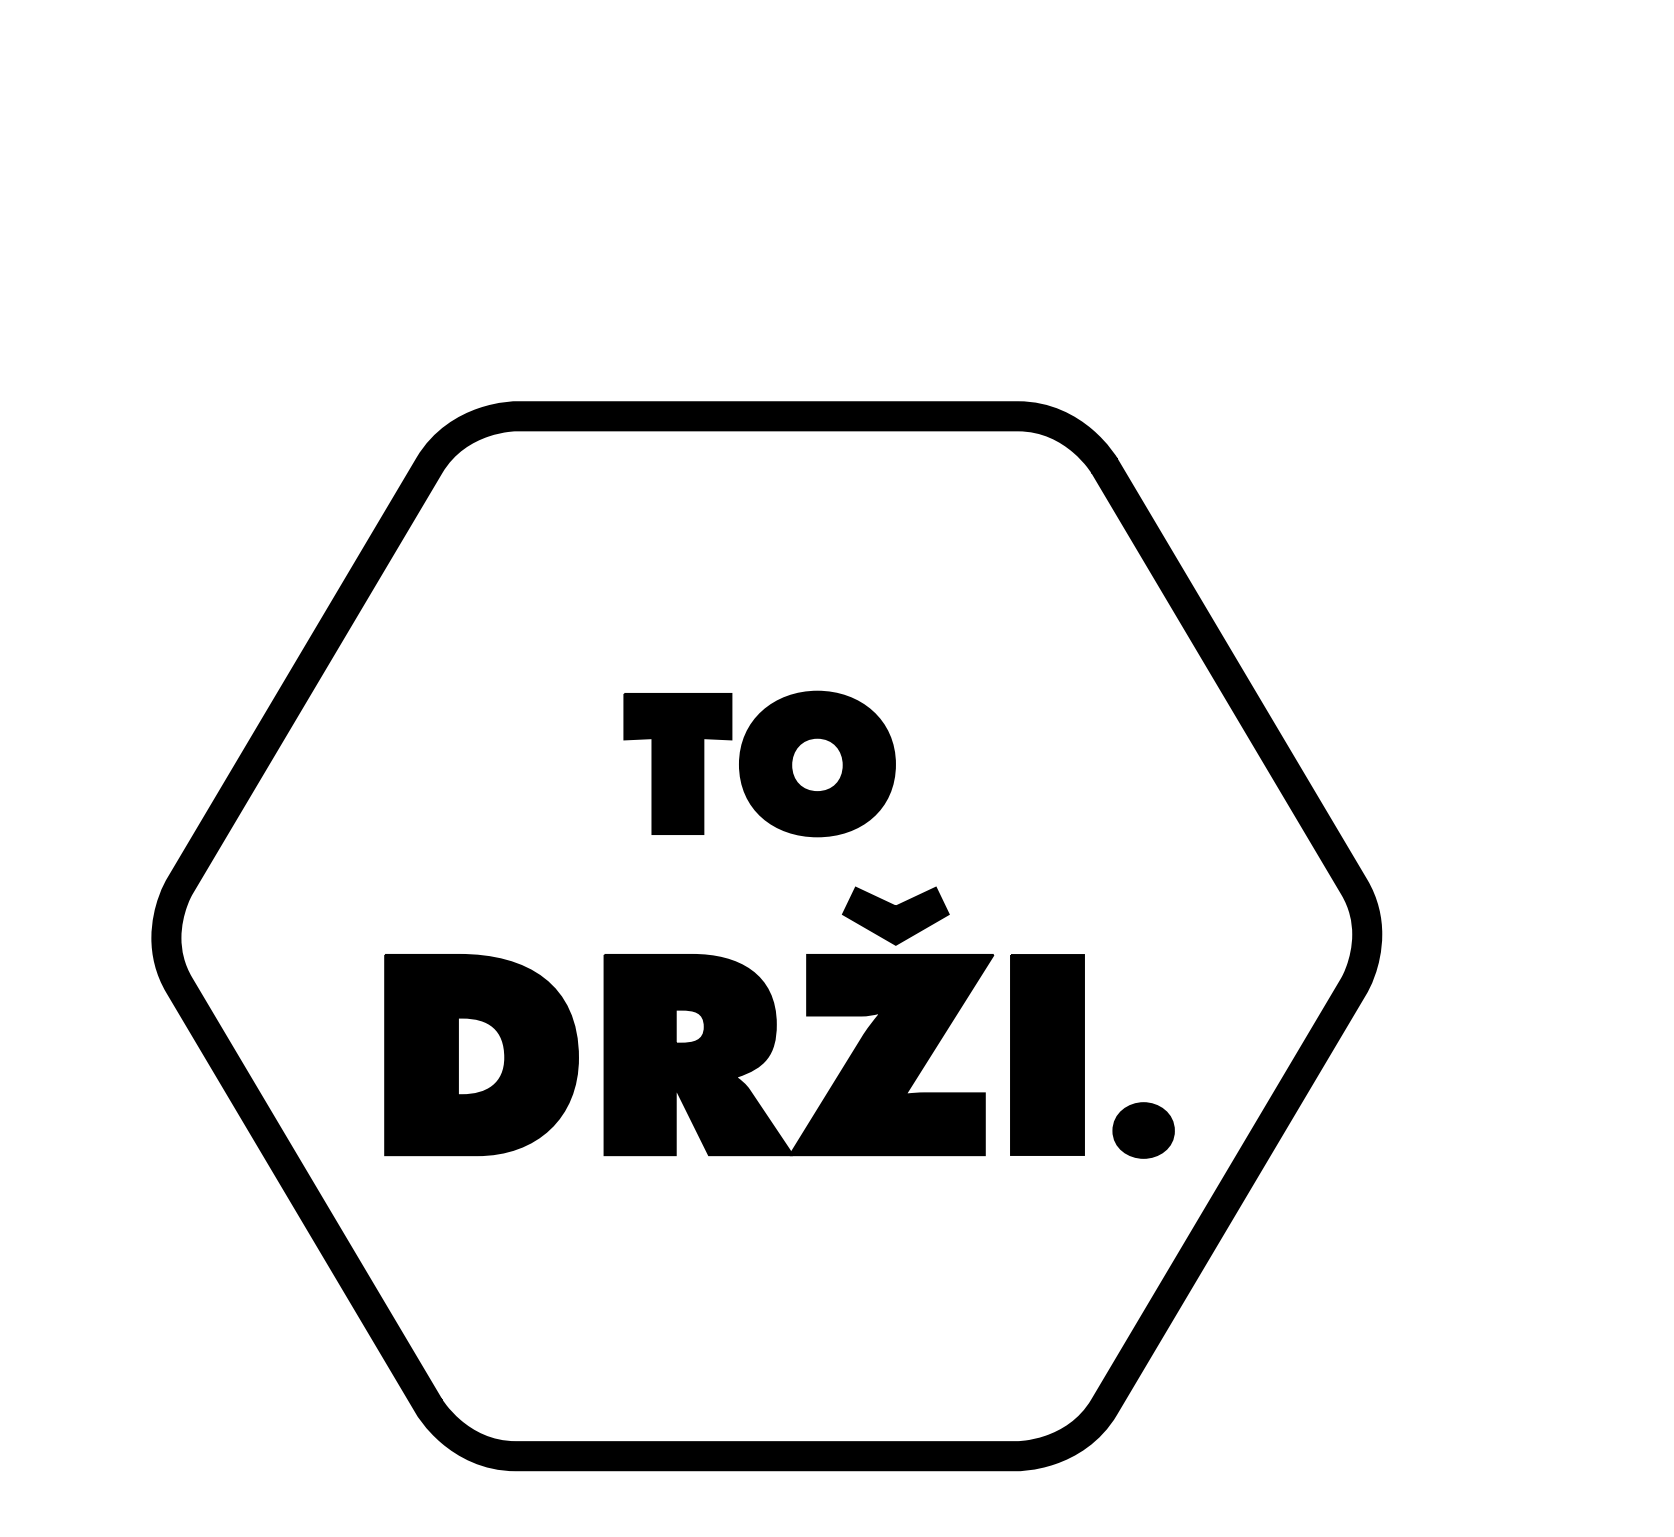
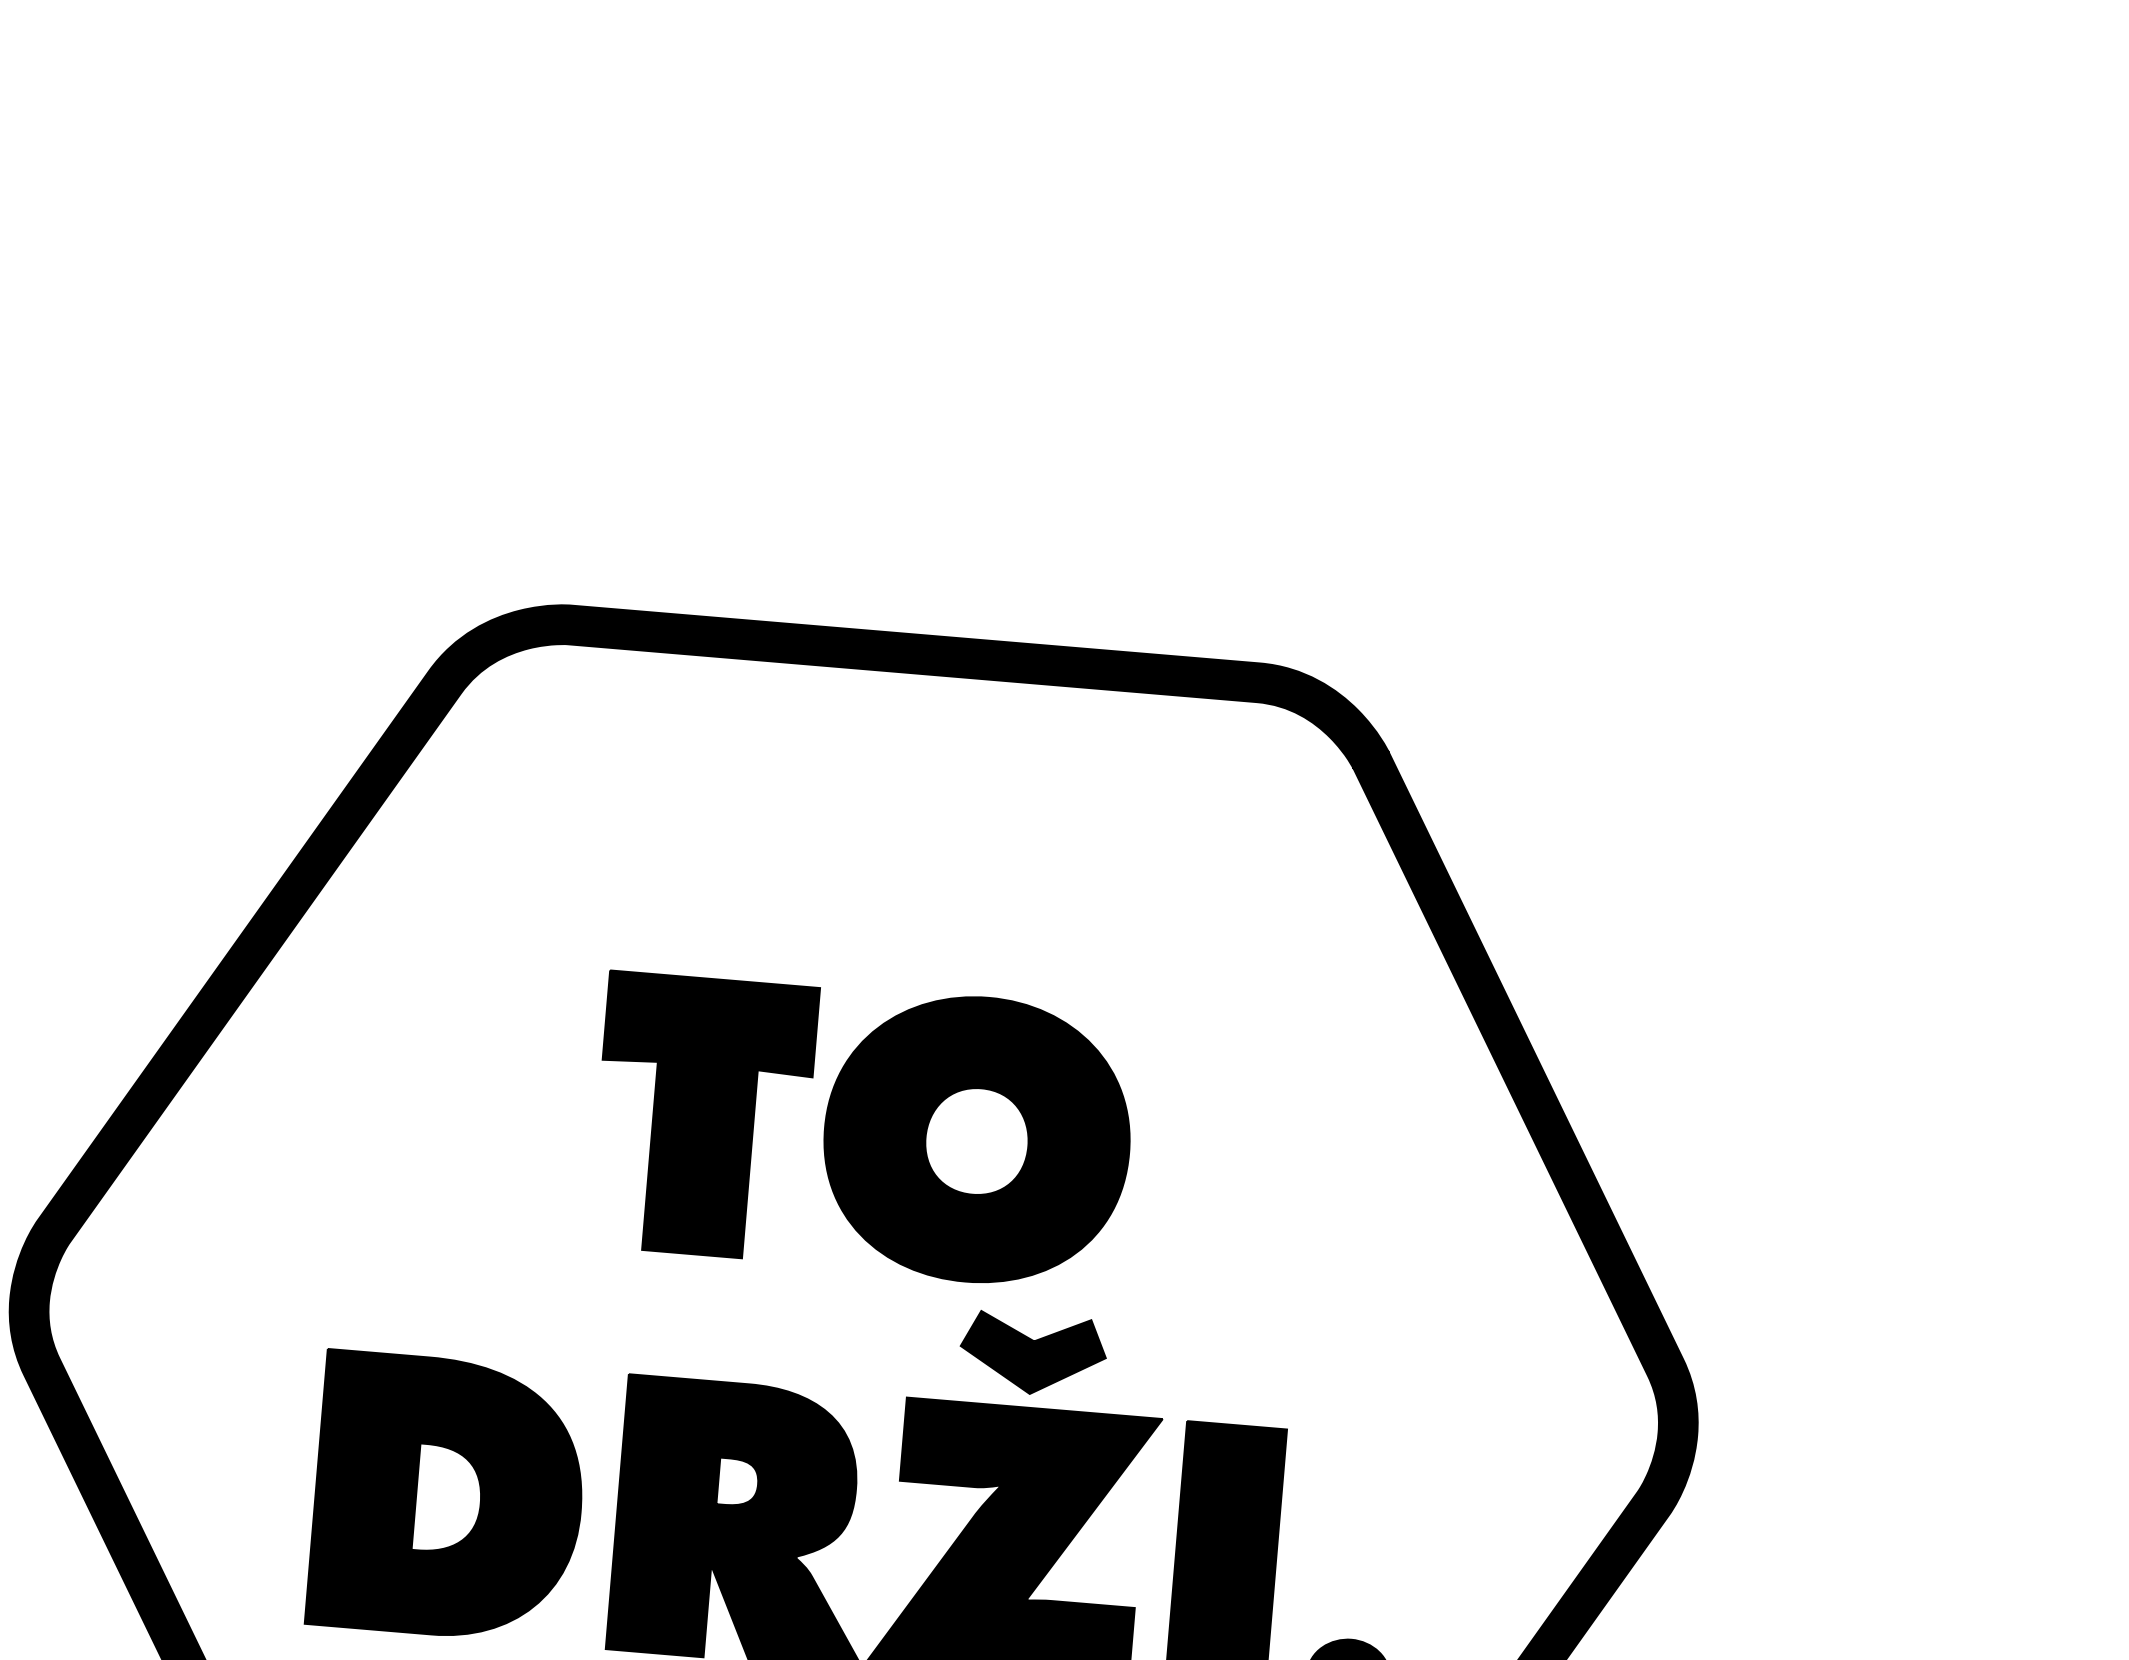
part: (759, 763) -> (863, 1129), size x1.43

